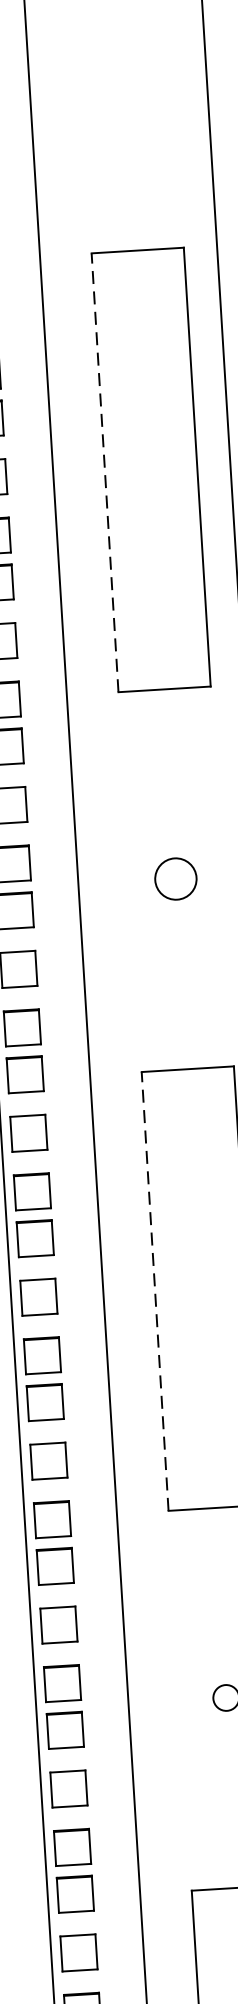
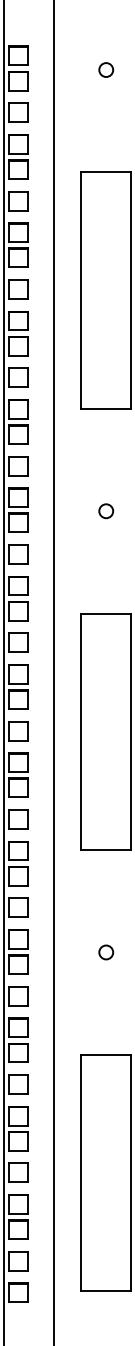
circle: (126, 59) -> (106, 69), added
line: (105, 472) -> (81, 290), dashed -> solid
circle: (176, 879) -> (106, 511), size x0.62
line: (155, 1290) -> (81, 731), dashed -> solid

